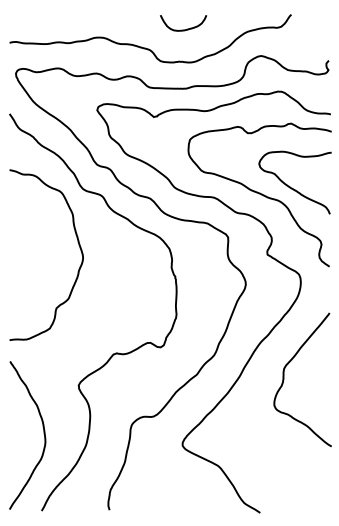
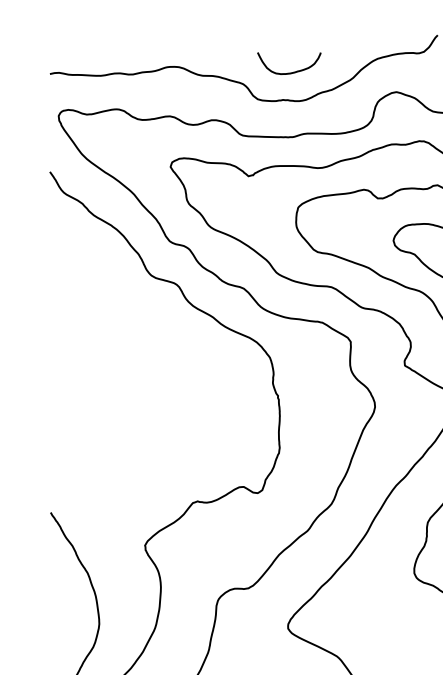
curve: (183, 29) -> (289, 72), moved
curve: (77, 242) -> (143, 348), removed

